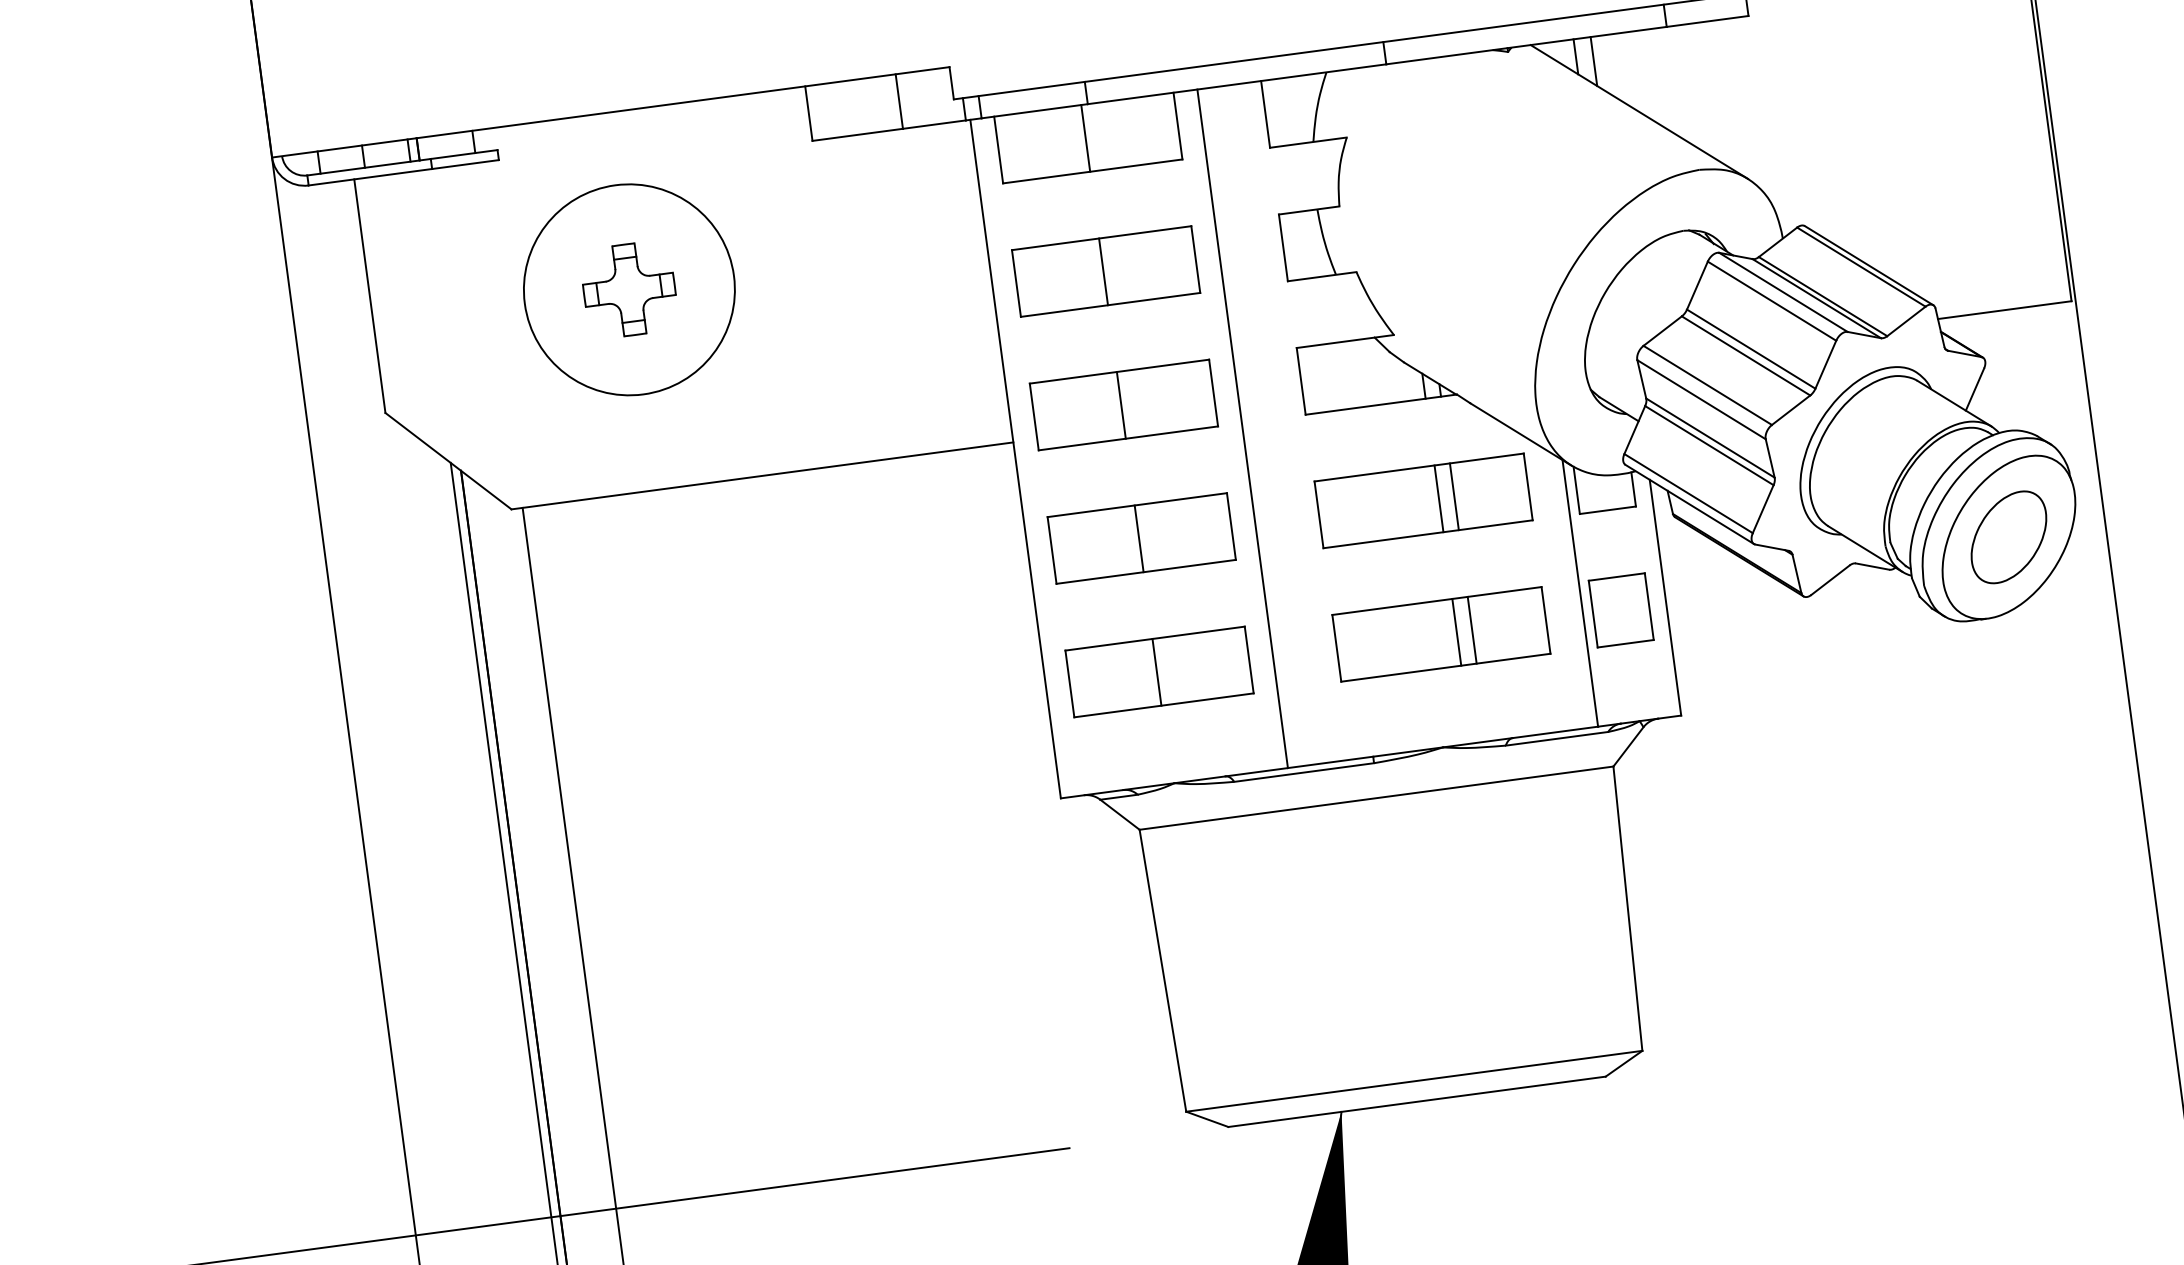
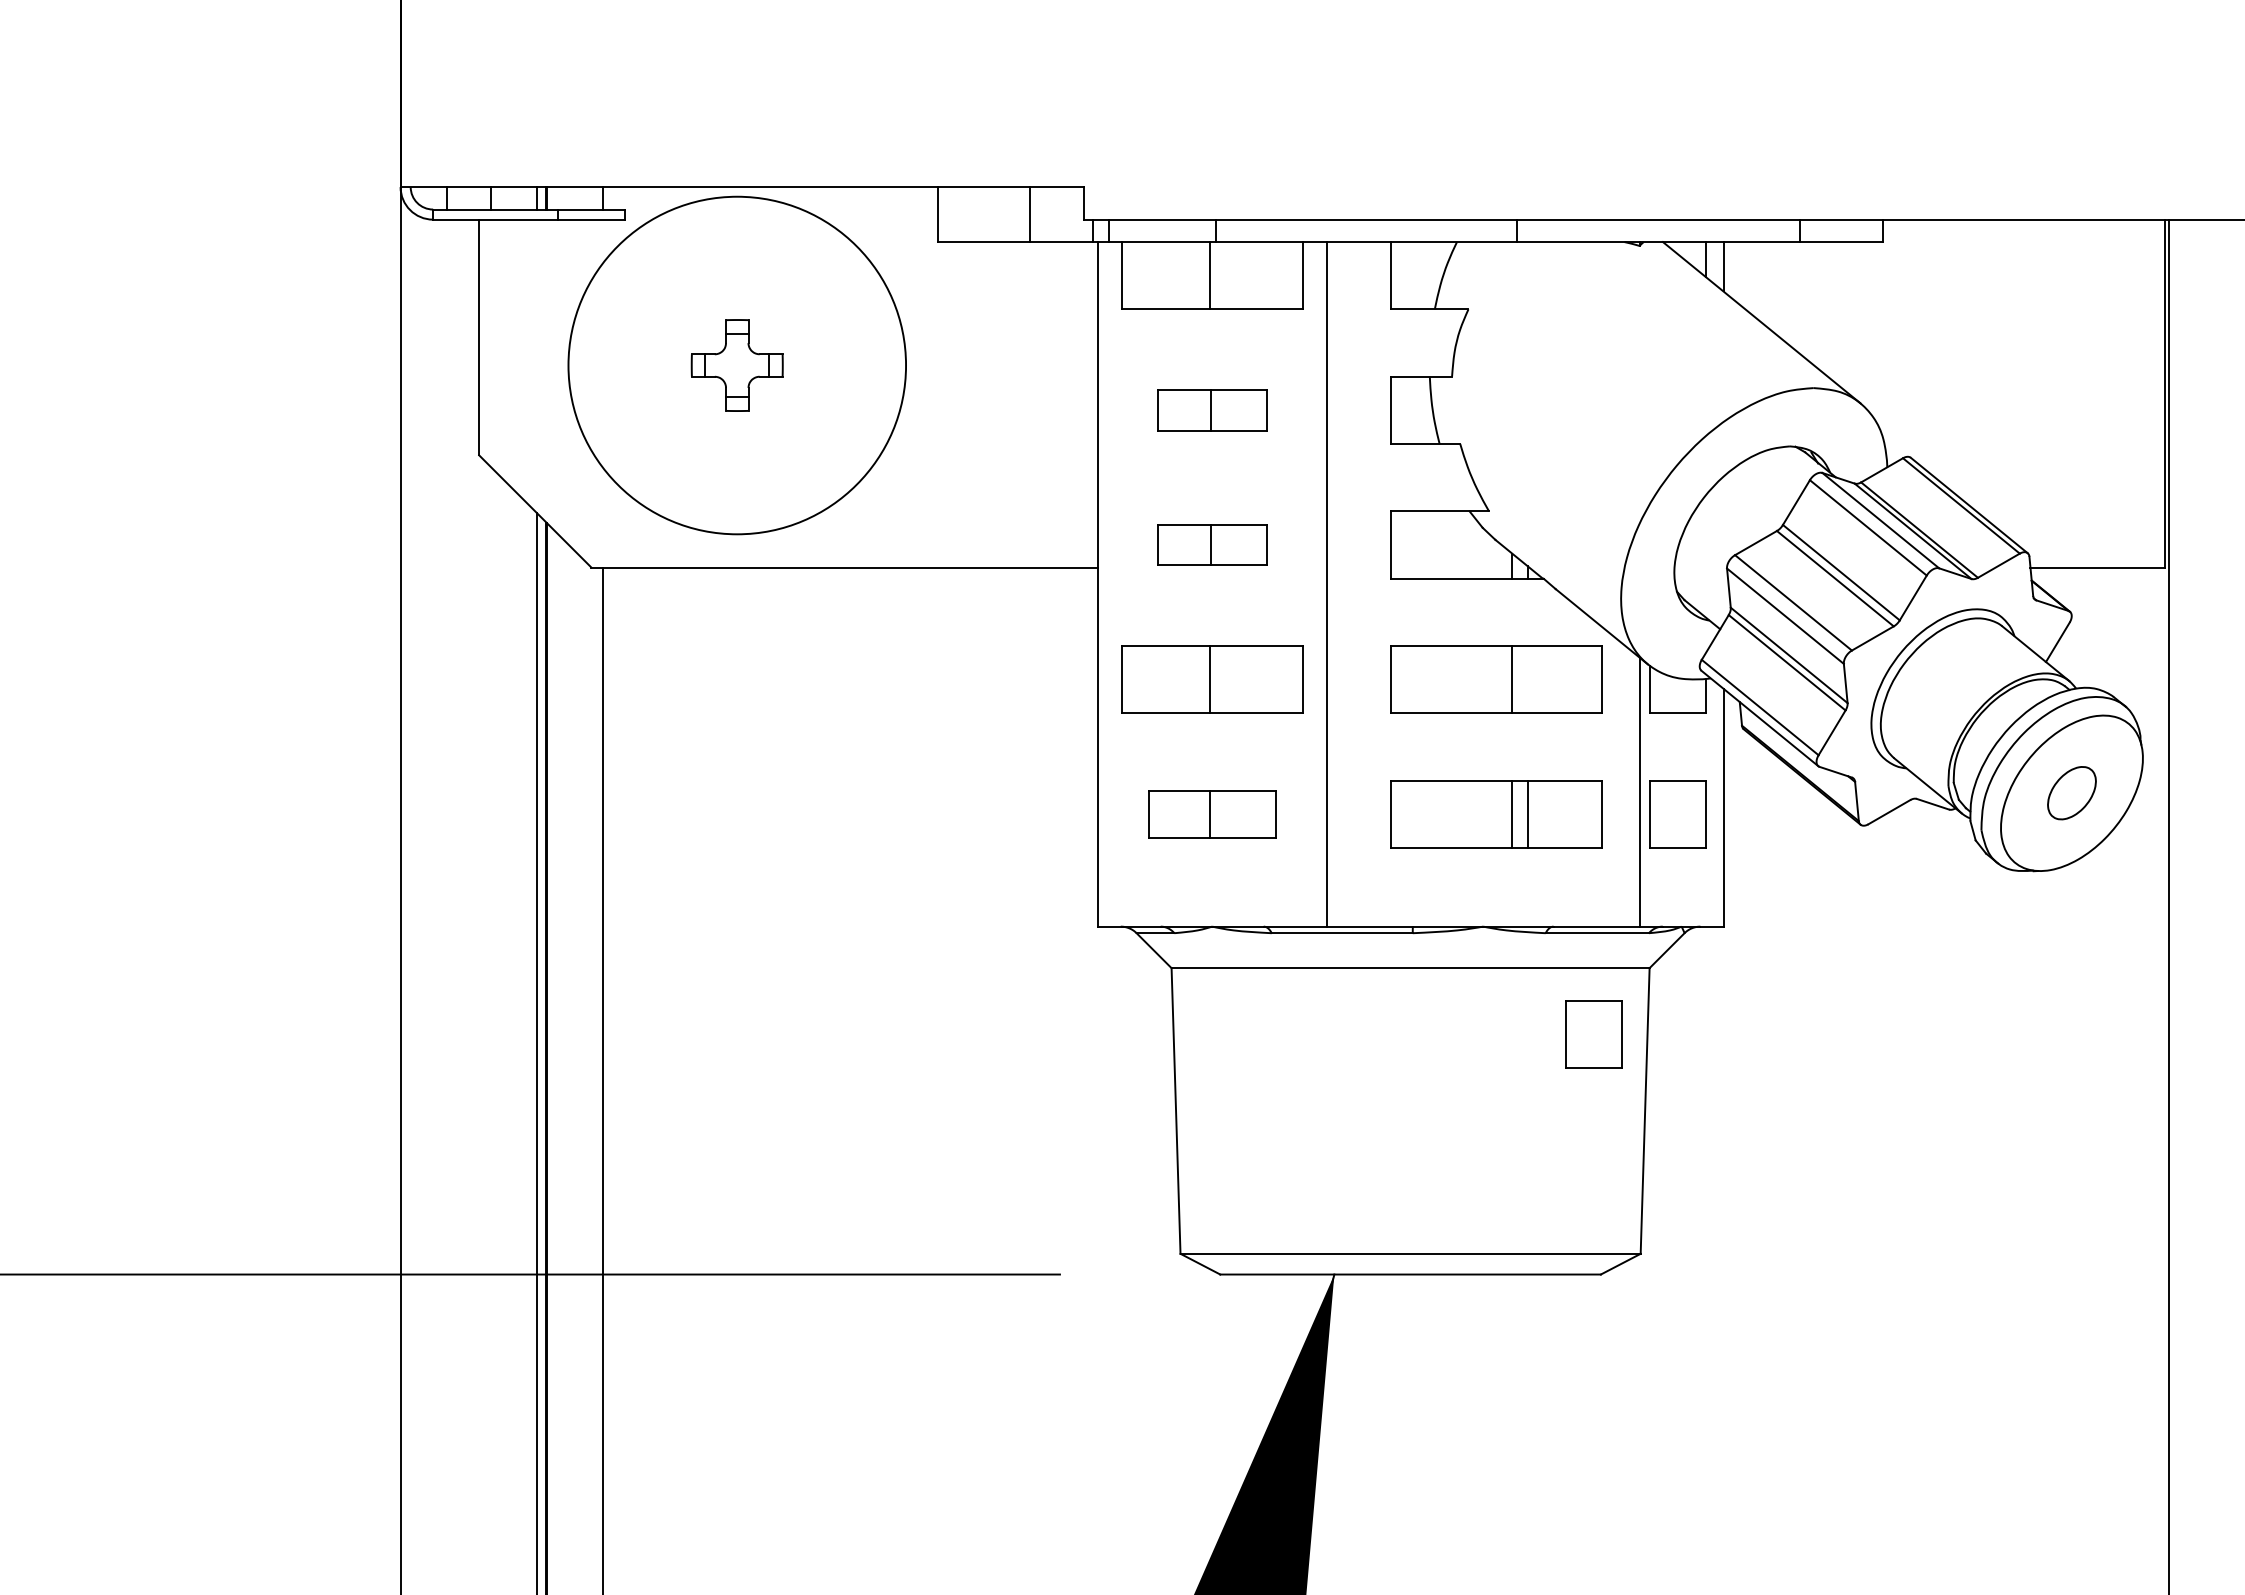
part: (1106, 271) -> (1212, 410), size x0.6
circle: (628, 289) -> (736, 365), size x1.6
part: (1124, 404) -> (1212, 544), size x0.6
line: (1454, 496) -> (1527, 679), removed
part: (2008, 536) -> (2071, 792), size x0.6
part: (1159, 672) -> (1212, 814), size x0.7
part: (1566, 839) -> (1593, 1034), added

